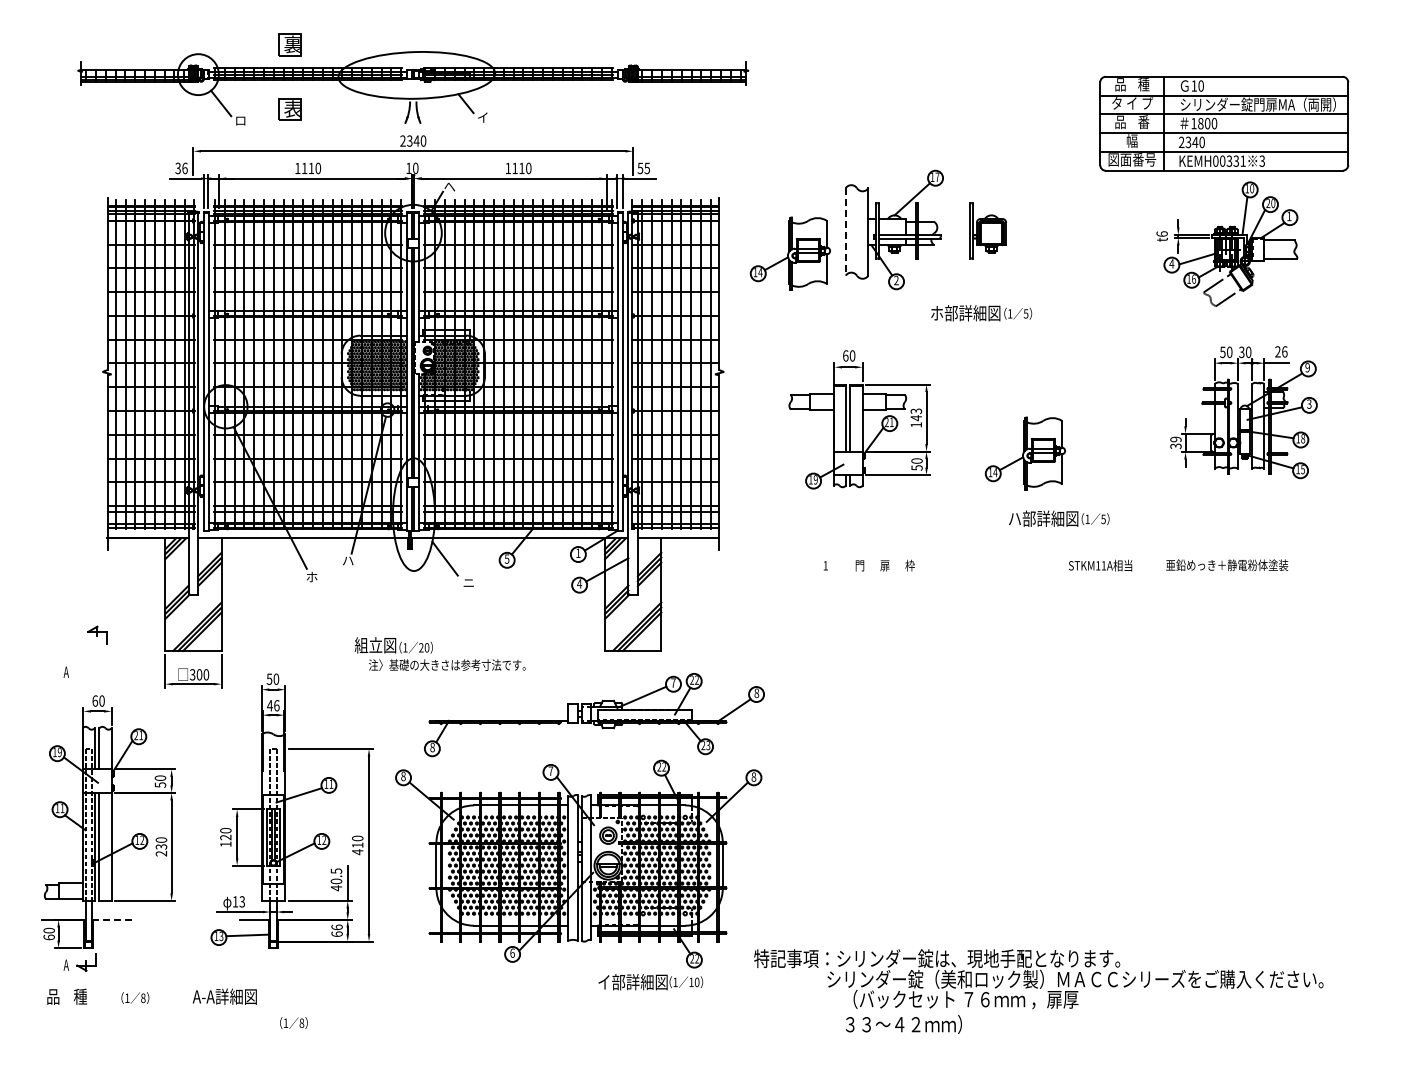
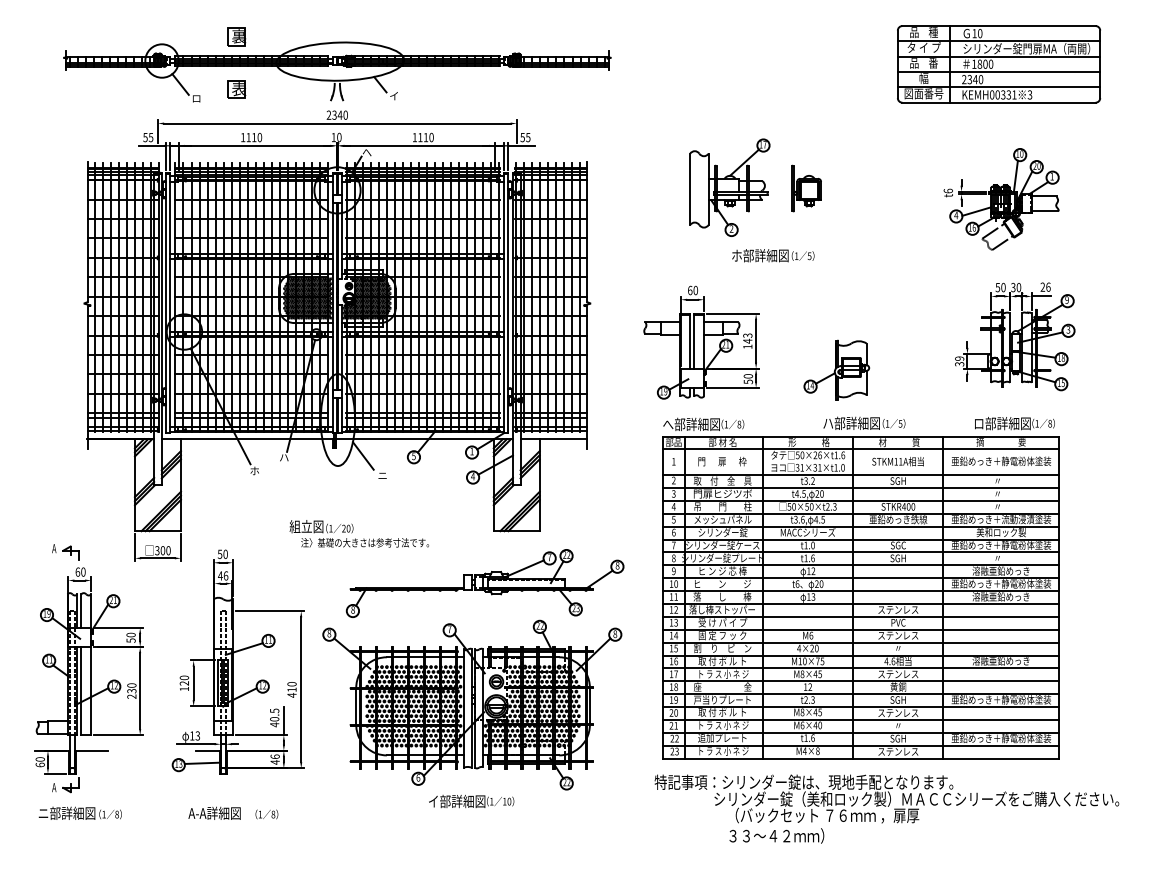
part: (1224, 123) -> (999, 64), moved
text: (181, 168) -> (148, 137), 36 -> 55
line: (845, 231) -> (690, 189), dashed -> solid
part: (789, 253) -> (644, 206), removed
text: (981, 313) -> (773, 255), moved
part: (97, 634) -> (70, 552), moved
part: (1054, 720) -> (860, 587), added
line: (112, 919) -> (91, 750), dashed -> solid
text: (336, 934) -> (274, 762), 66 -> 46
text: (650, 982) -> (471, 801), moved
text: (1038, 991) -> (886, 809), moved
text: (81, 996) -> (66, 813), 品    種 -> ニ部詳細図
text: (224, 996) -> (214, 813), moved
text: (293, 1022) -> (266, 813), moved

